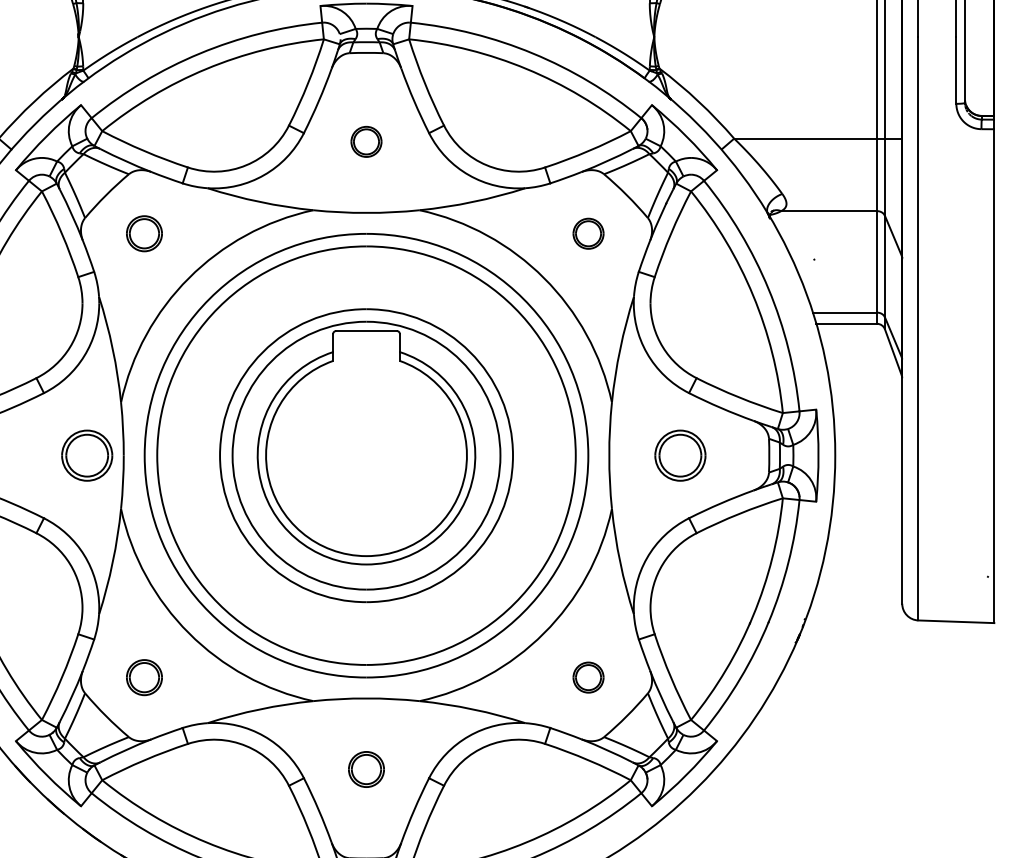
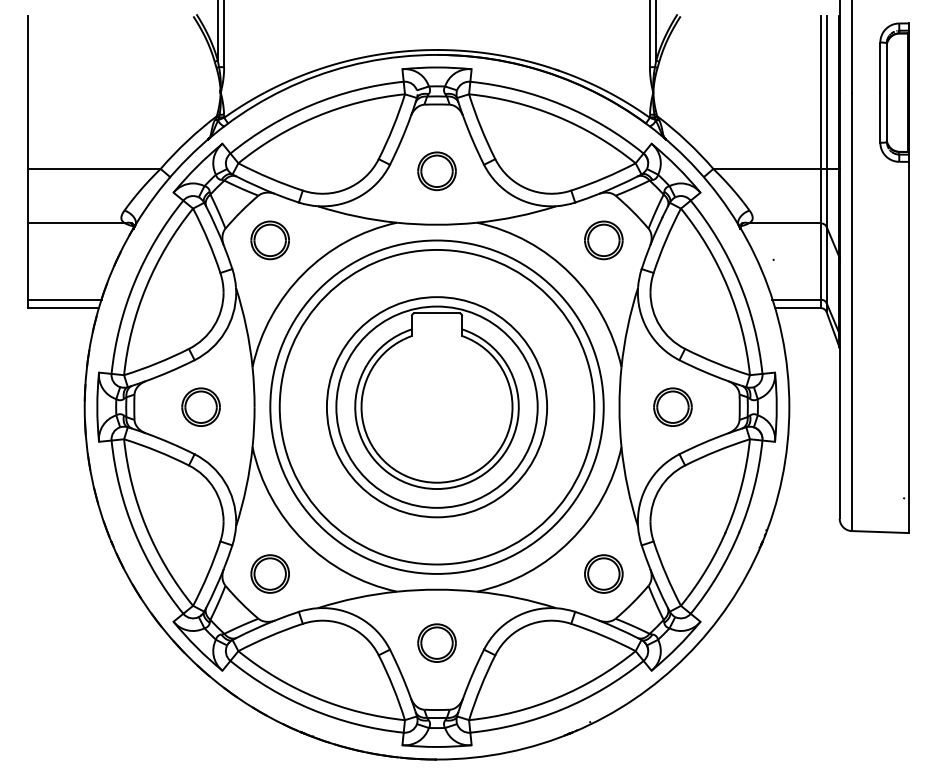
part: (365, 142) -> (436, 171), size x1.67
part: (143, 233) -> (269, 240), size x1.43
part: (587, 233) -> (603, 240), size x1.67
part: (86, 454) -> (200, 406), moved
part: (143, 676) -> (269, 573), size x1.43
part: (587, 676) -> (603, 573), size x1.67
part: (365, 768) -> (436, 642), size x1.43

